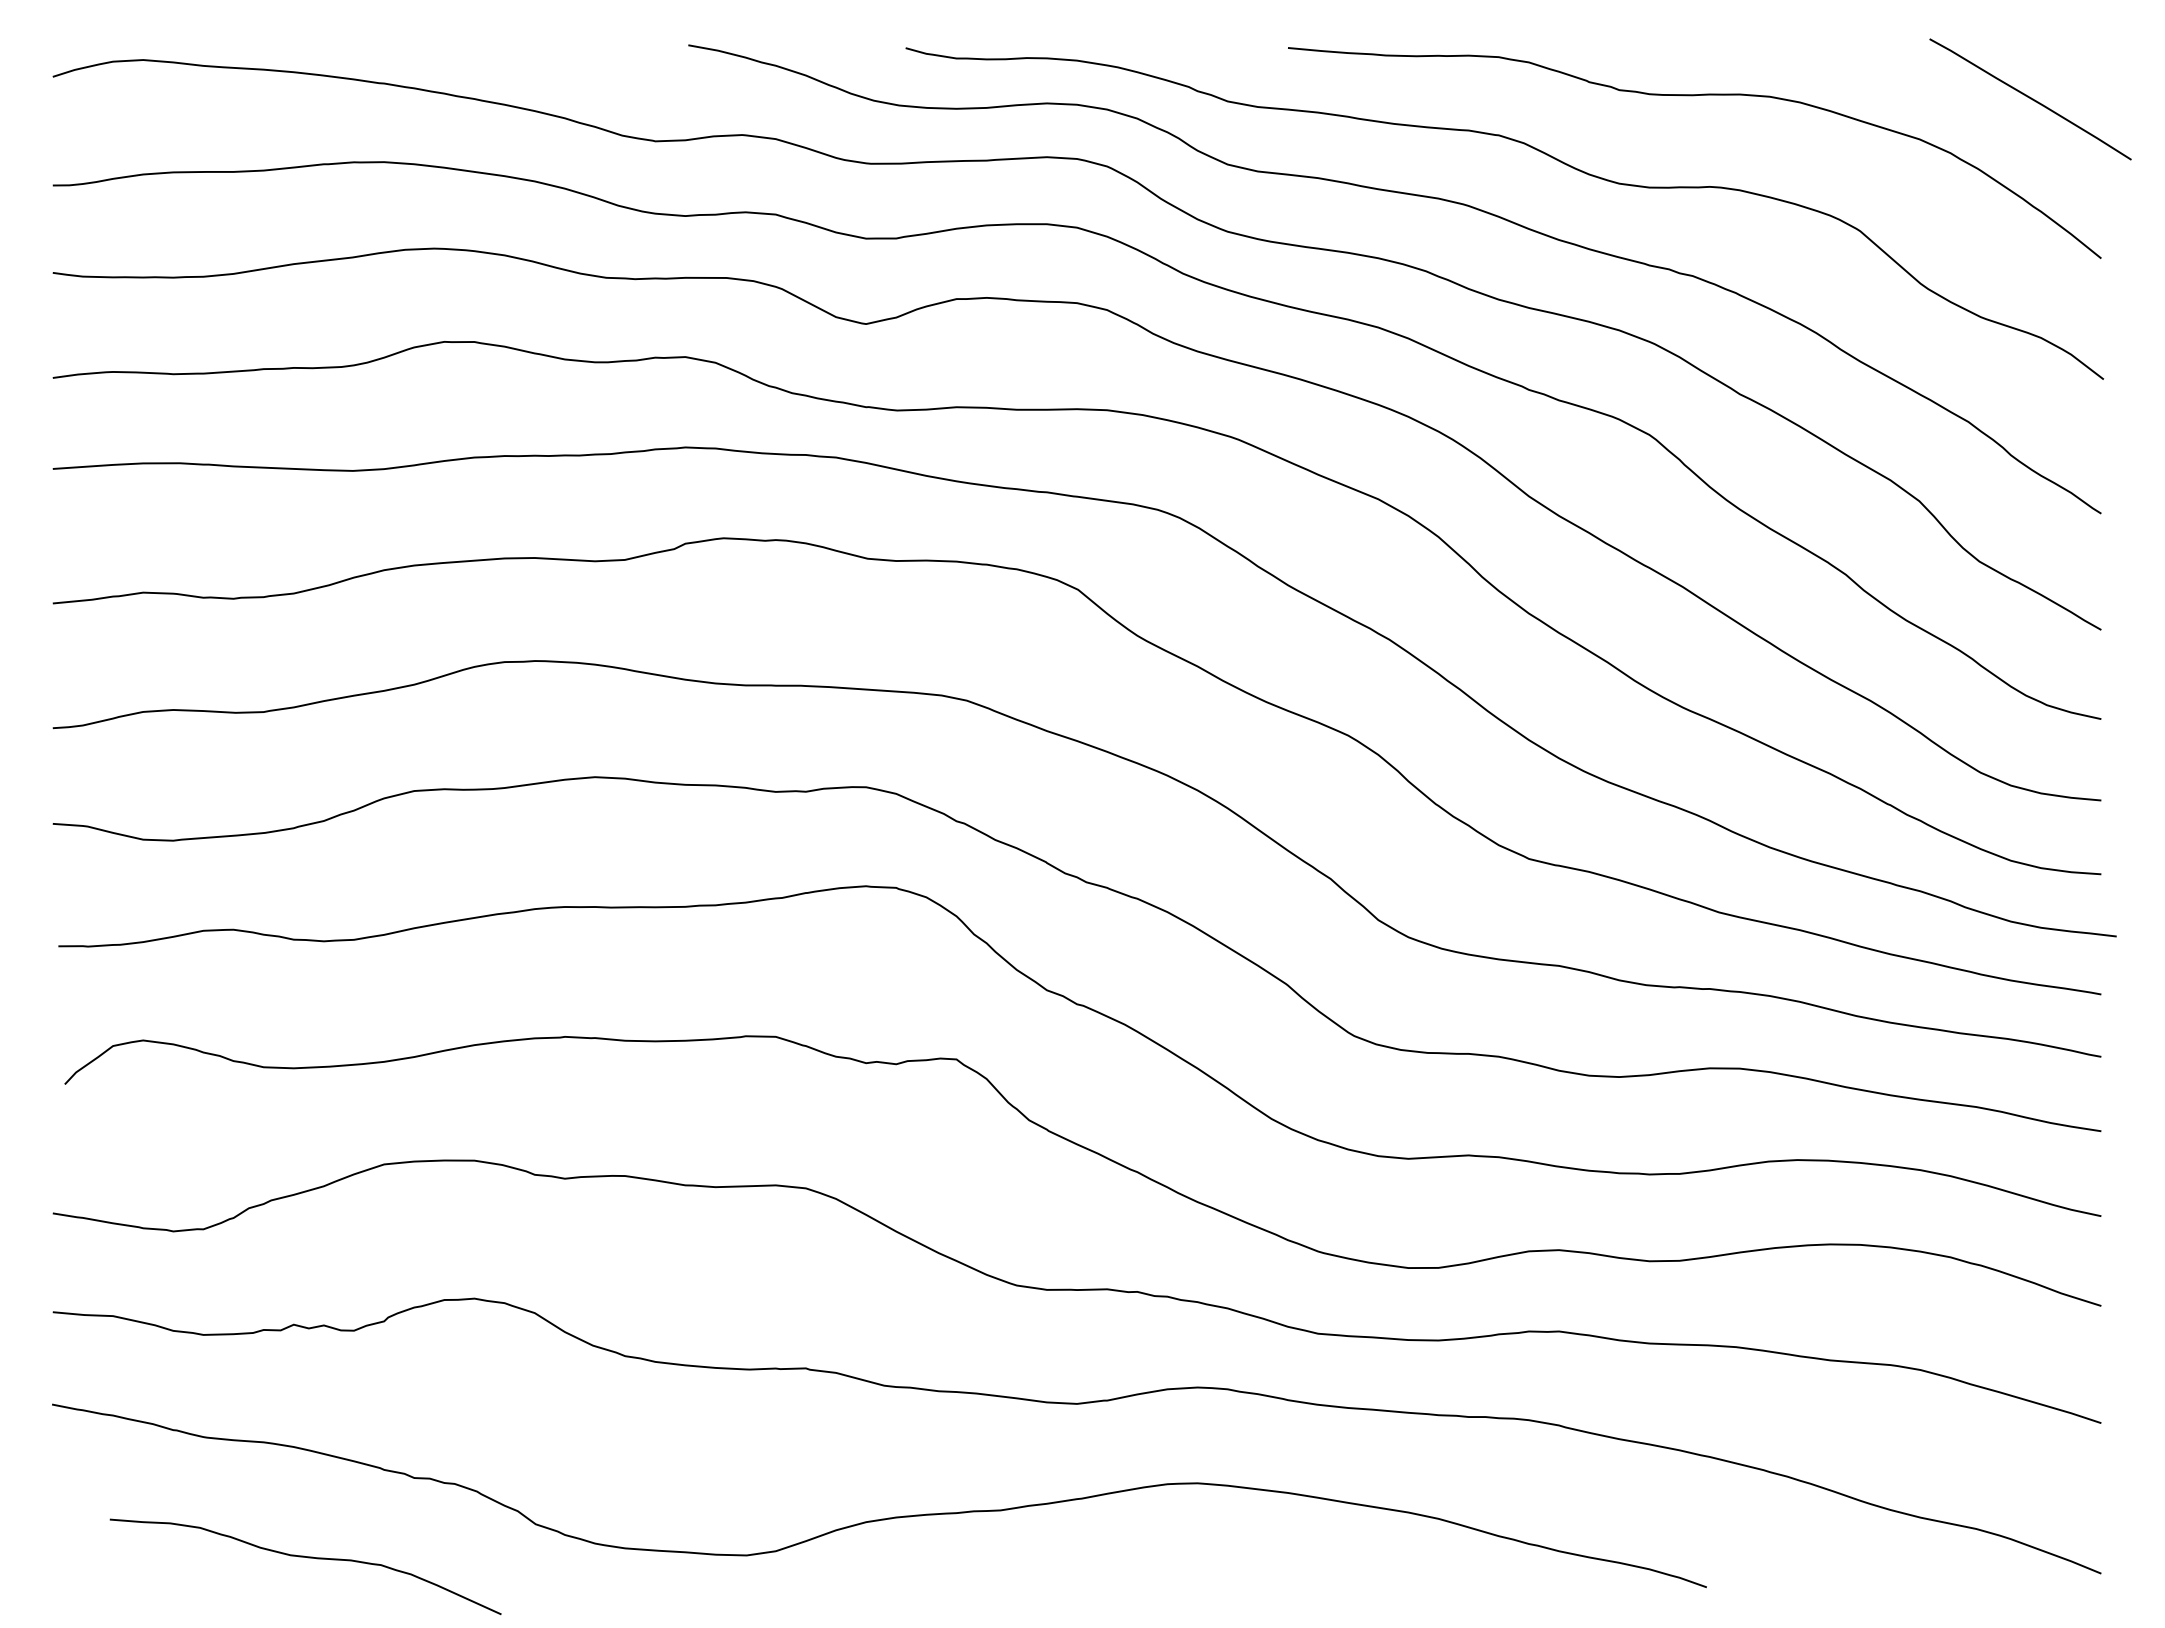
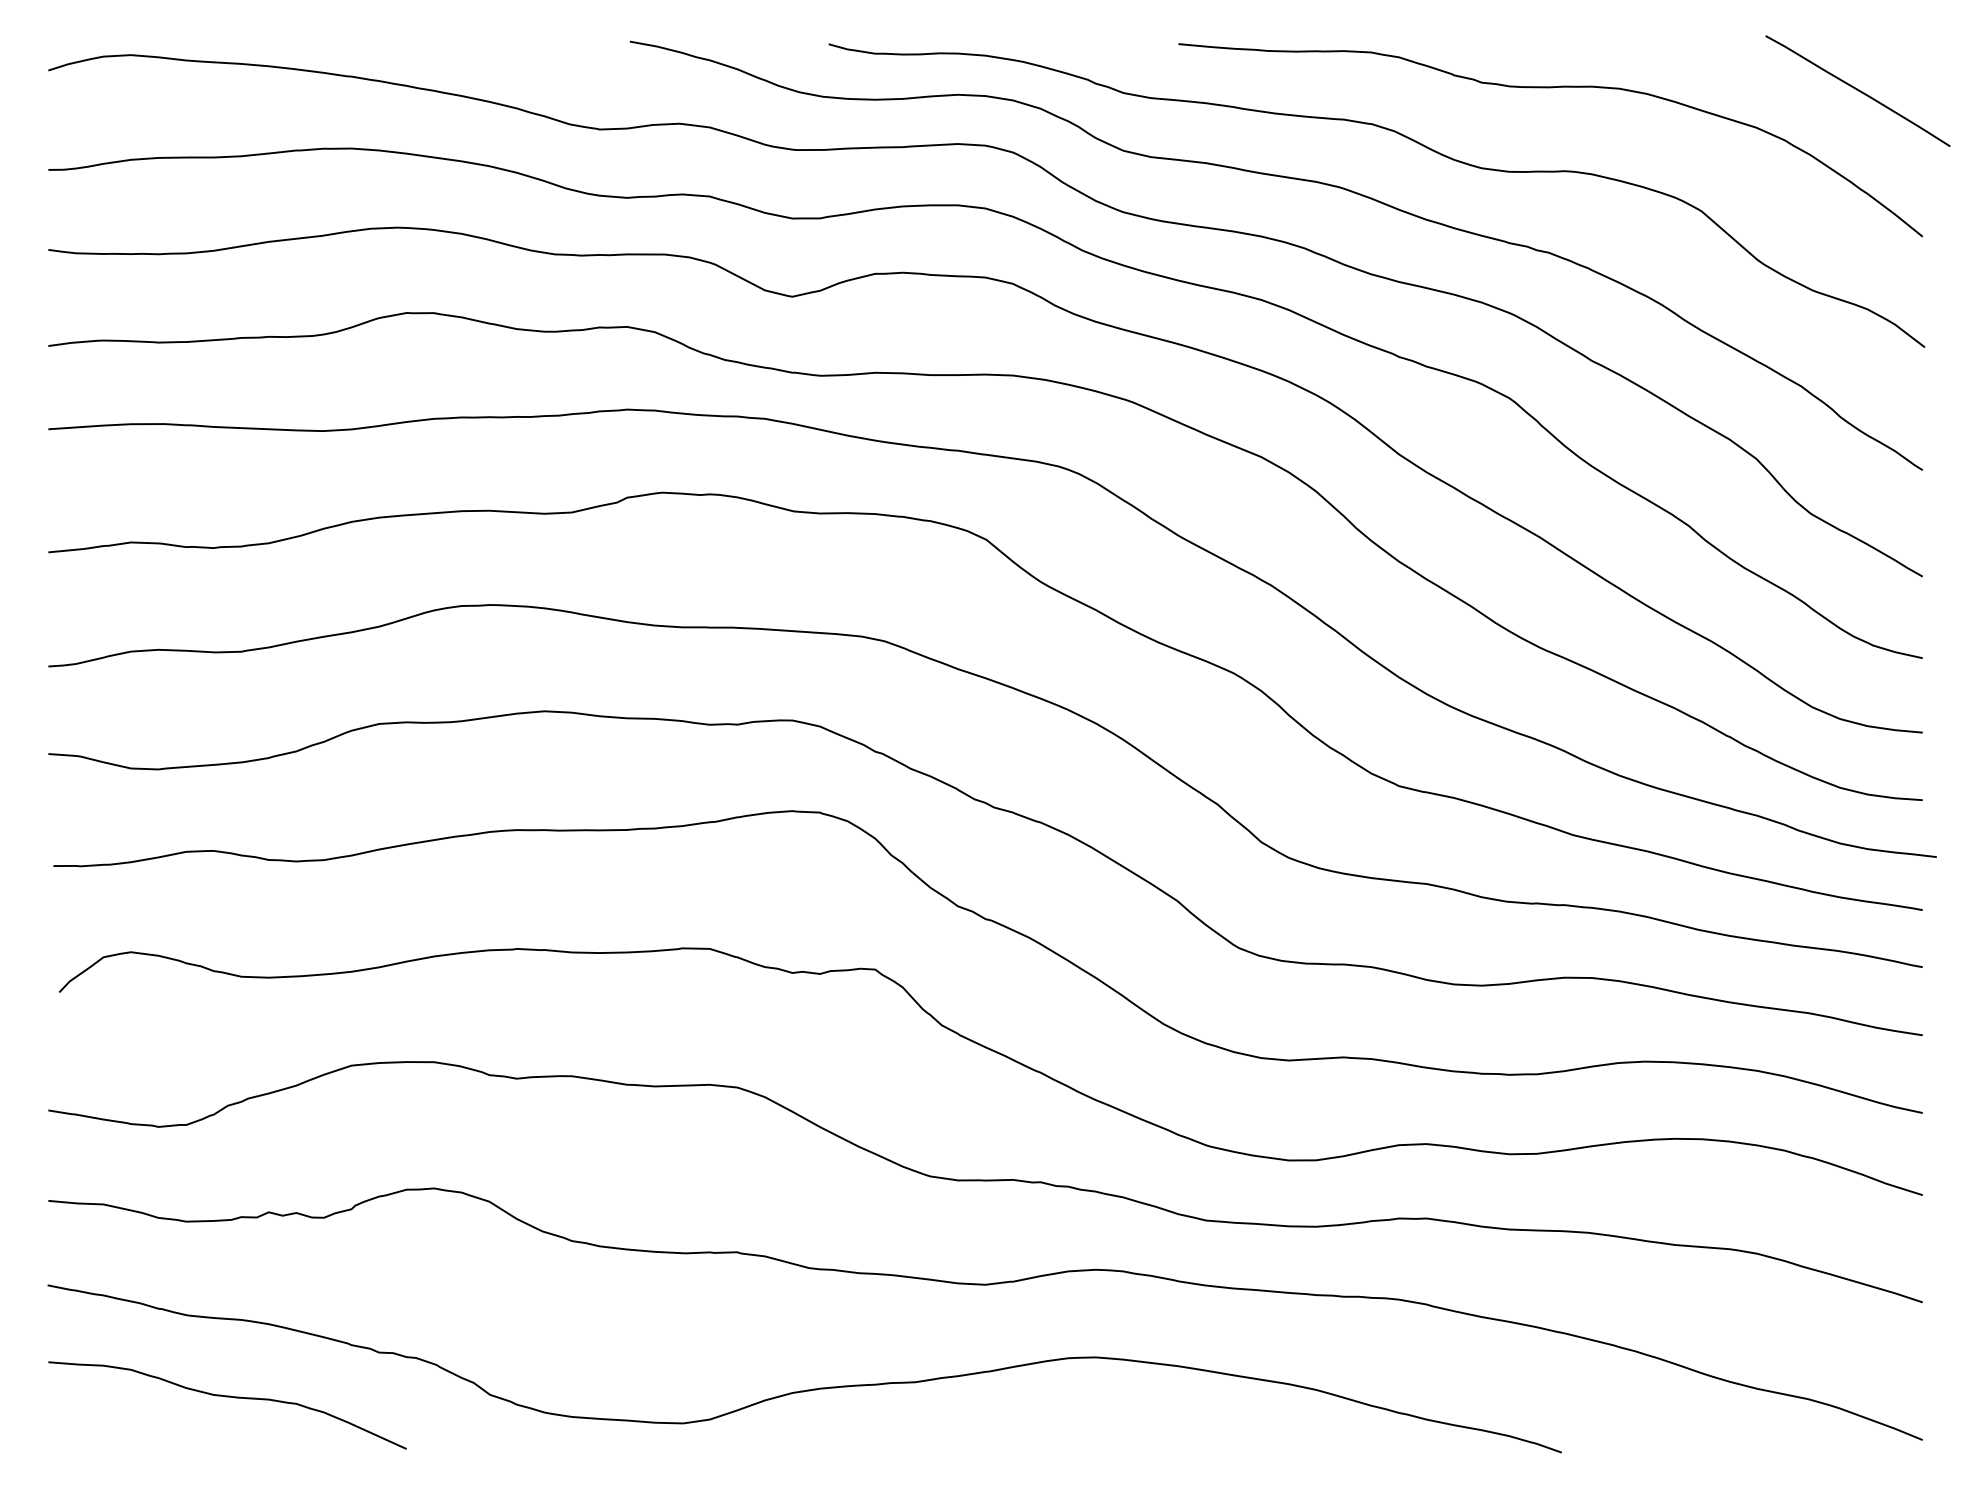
curve: (307, 1558) -> (229, 1397), moved

